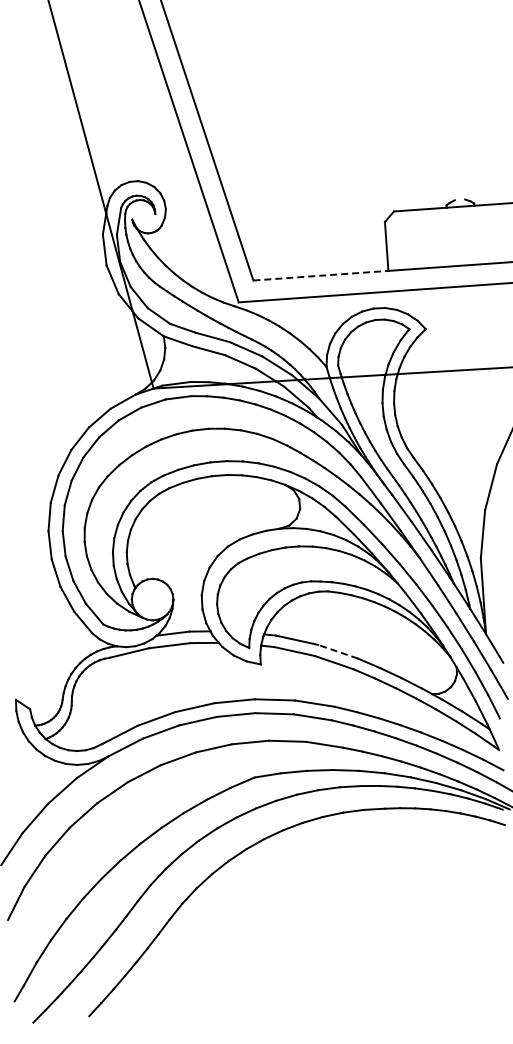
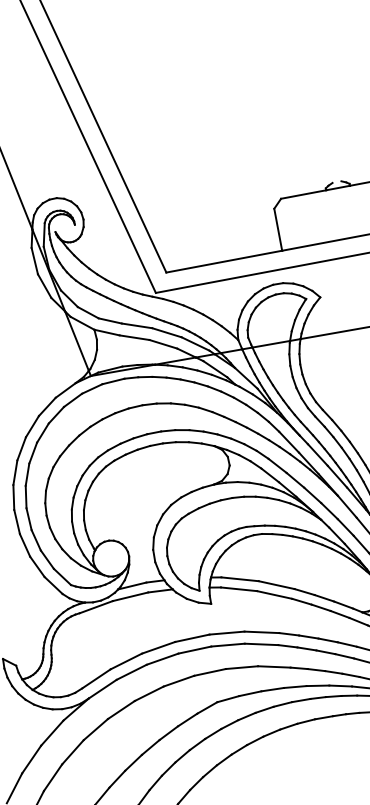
line: (320, 275) -> (223, 261), dashed -> solid
line: (337, 651) -> (276, 584), dashed -> solid

